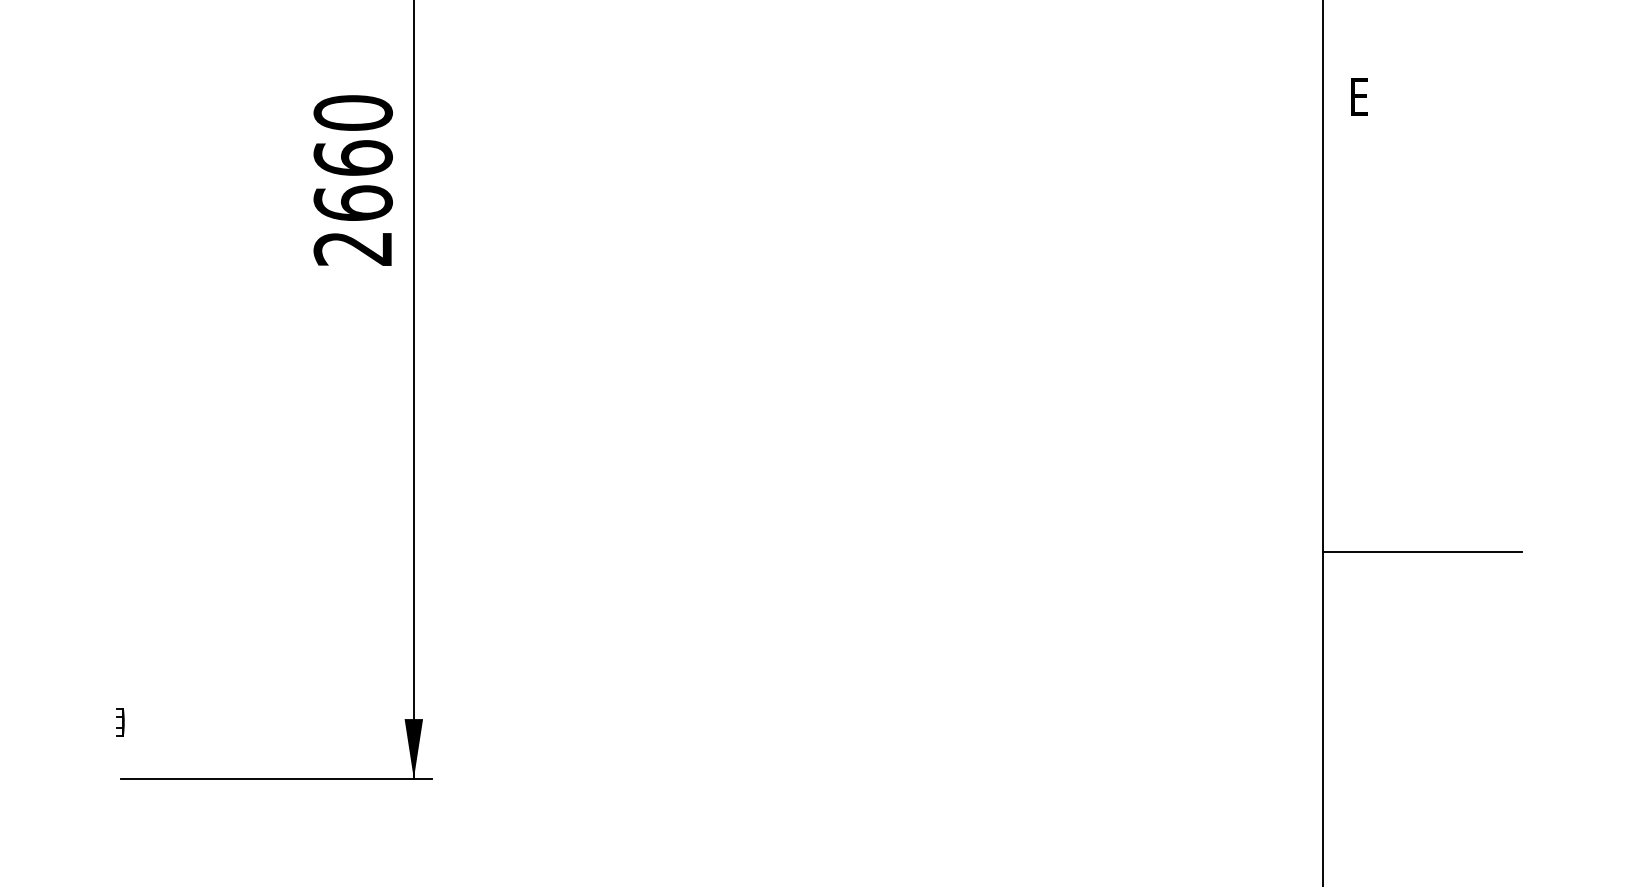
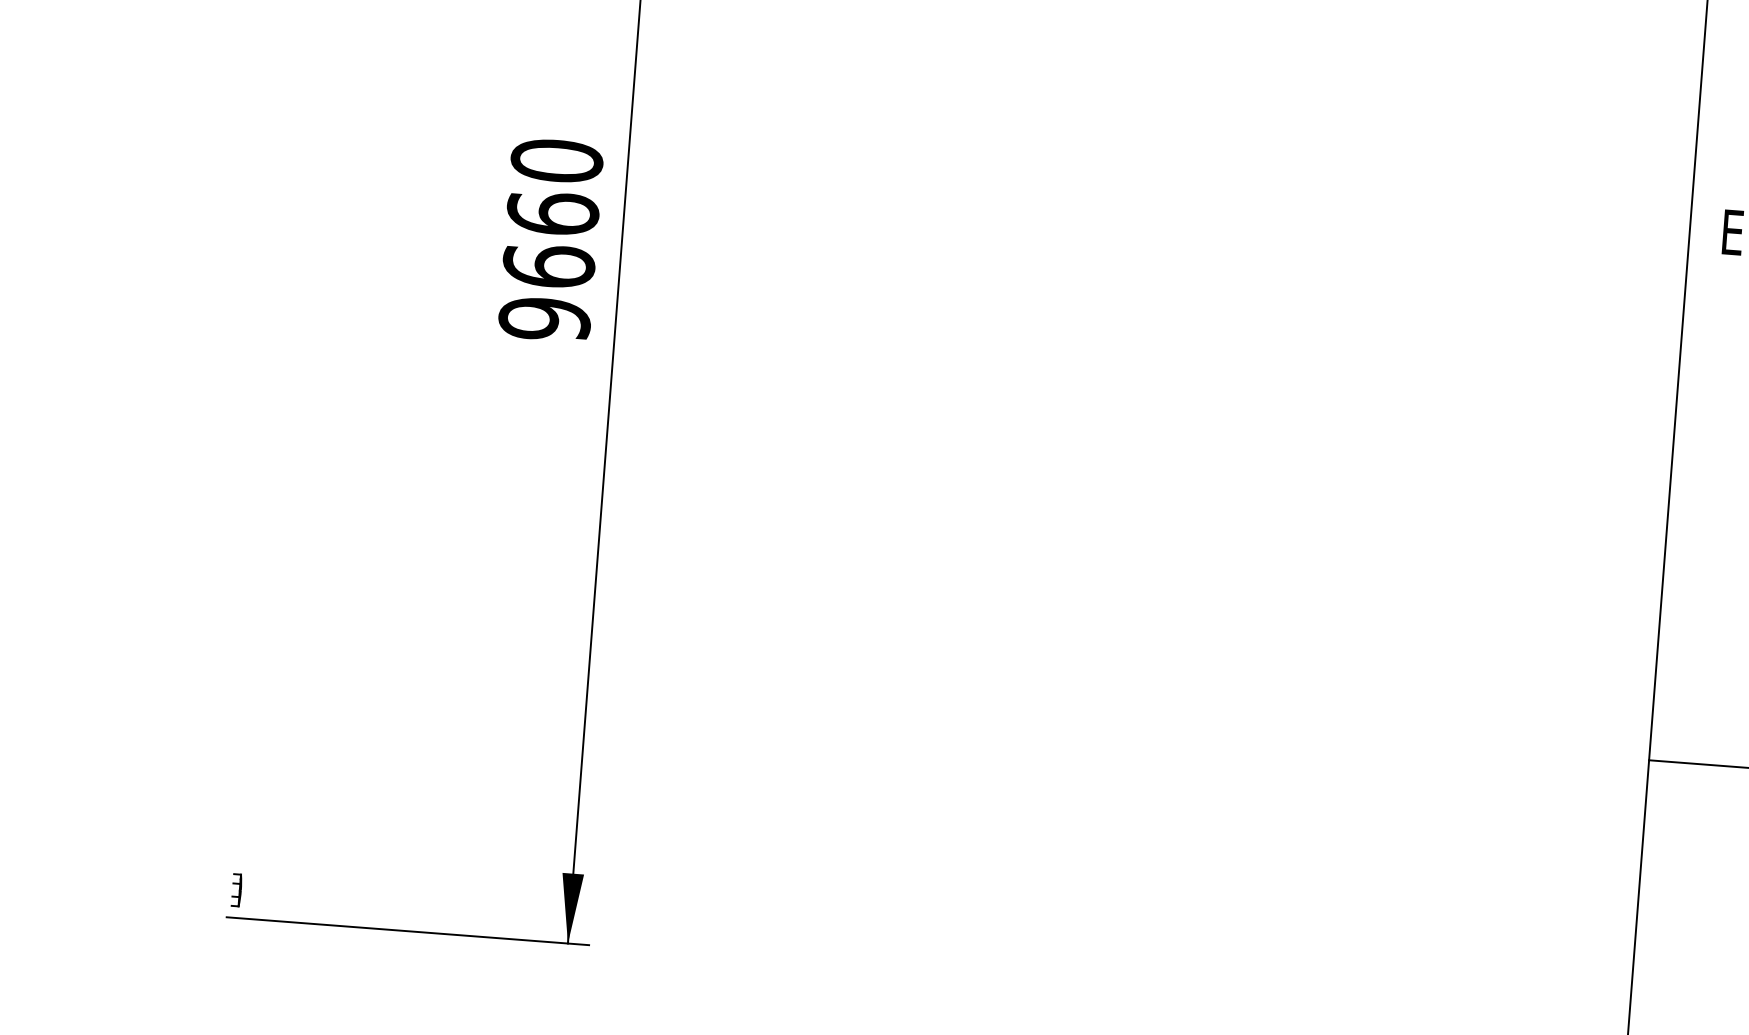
text: (352, 248) -> (543, 318), 2660 -> 9660
part: (120, 722) -> (236, 890), moved

